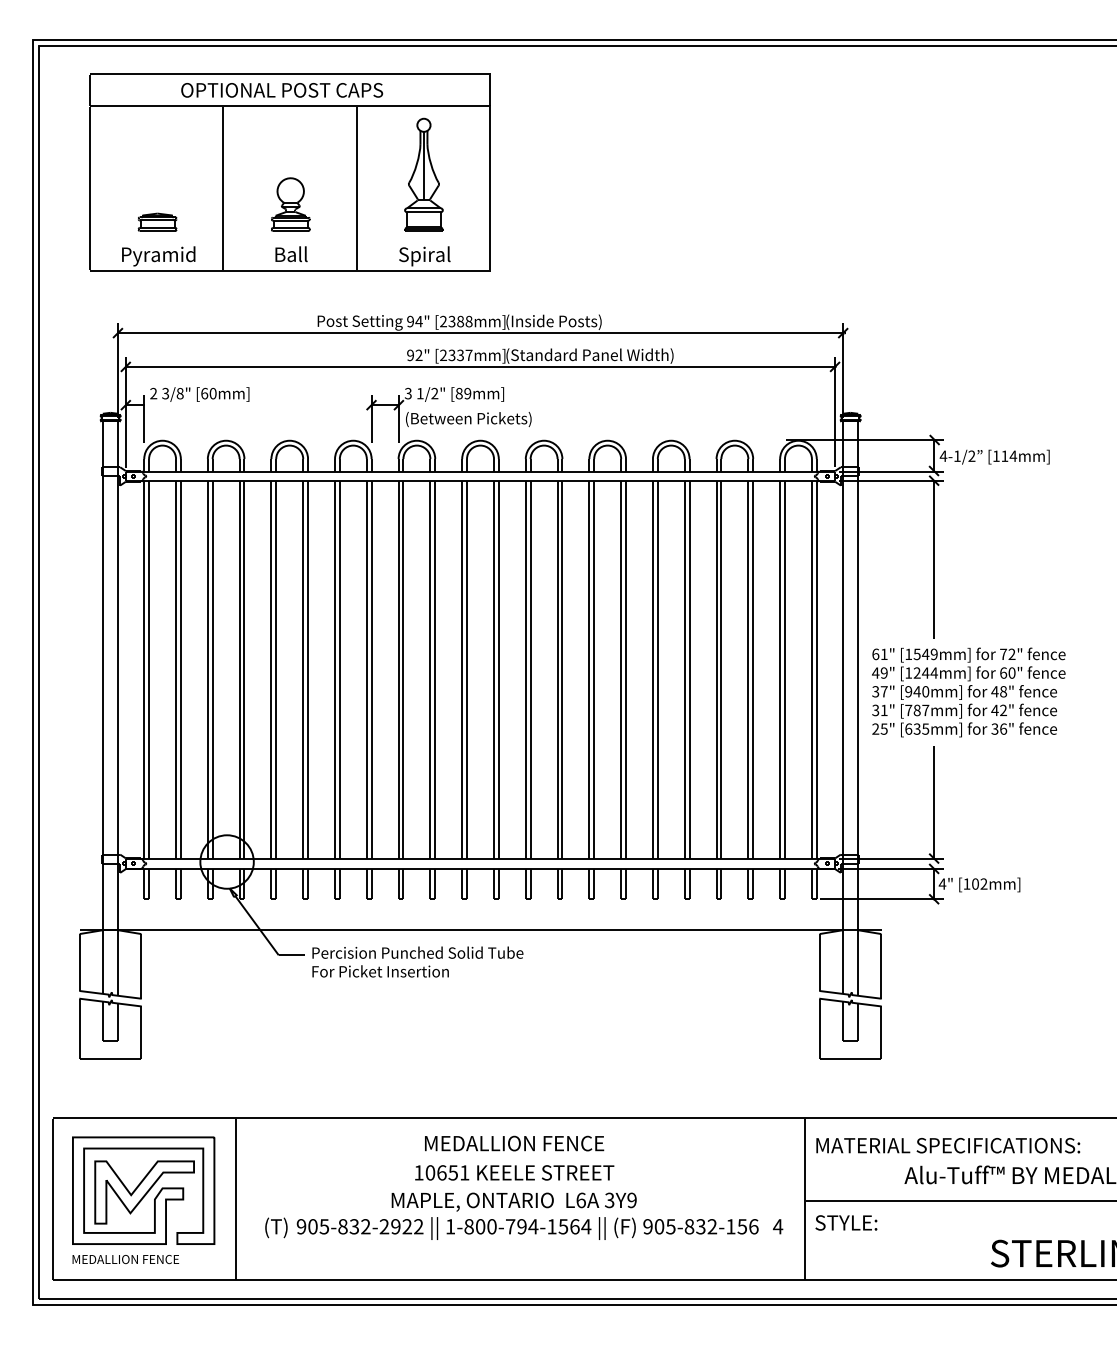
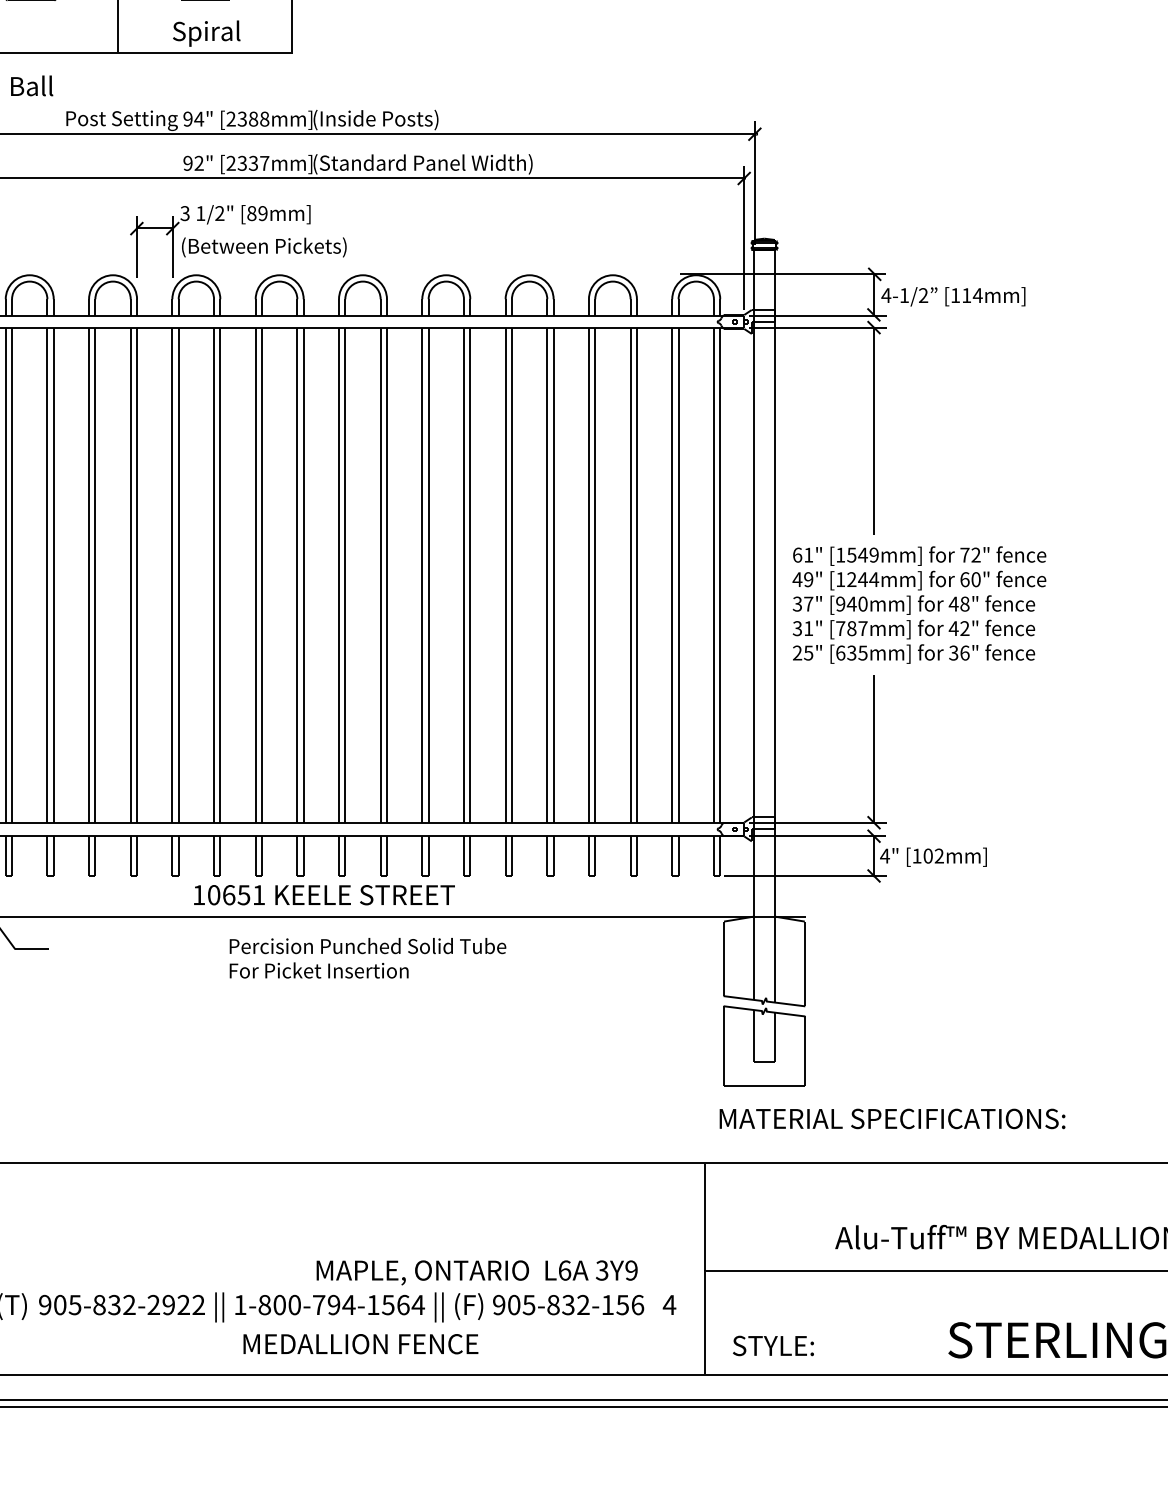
text: (291, 254) -> (32, 86), moved
text: (417, 961) -> (367, 957), moved
text: (514, 1143) -> (360, 1344), moved
text: (948, 1145) -> (892, 1118), moved
text: (514, 1172) -> (324, 894), moved
text: (513, 1201) -> (476, 1271), moved
text: (846, 1222) -> (773, 1345), moved

